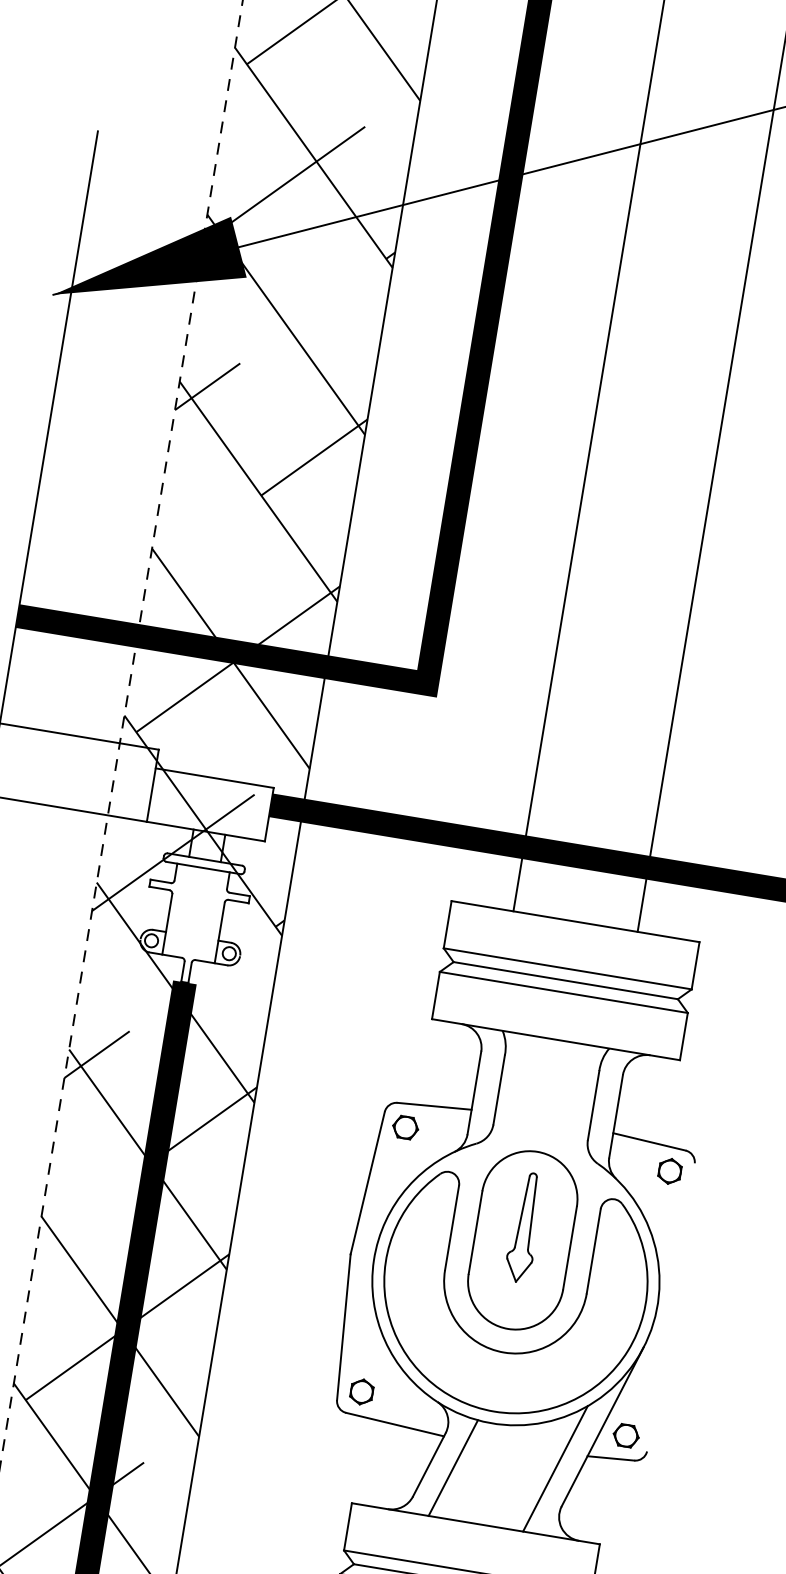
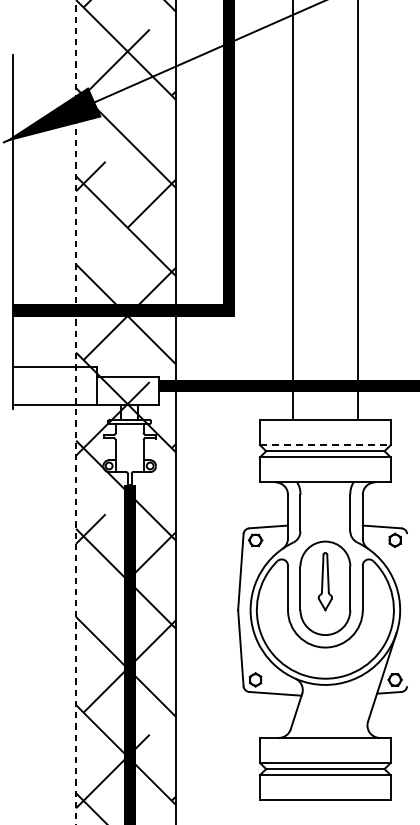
line: (567, 969) -> (325, 445), solid -> dashed
line: (452, 1466) -> (308, 710), removed
line: (555, 1467) -> (361, 702), removed

